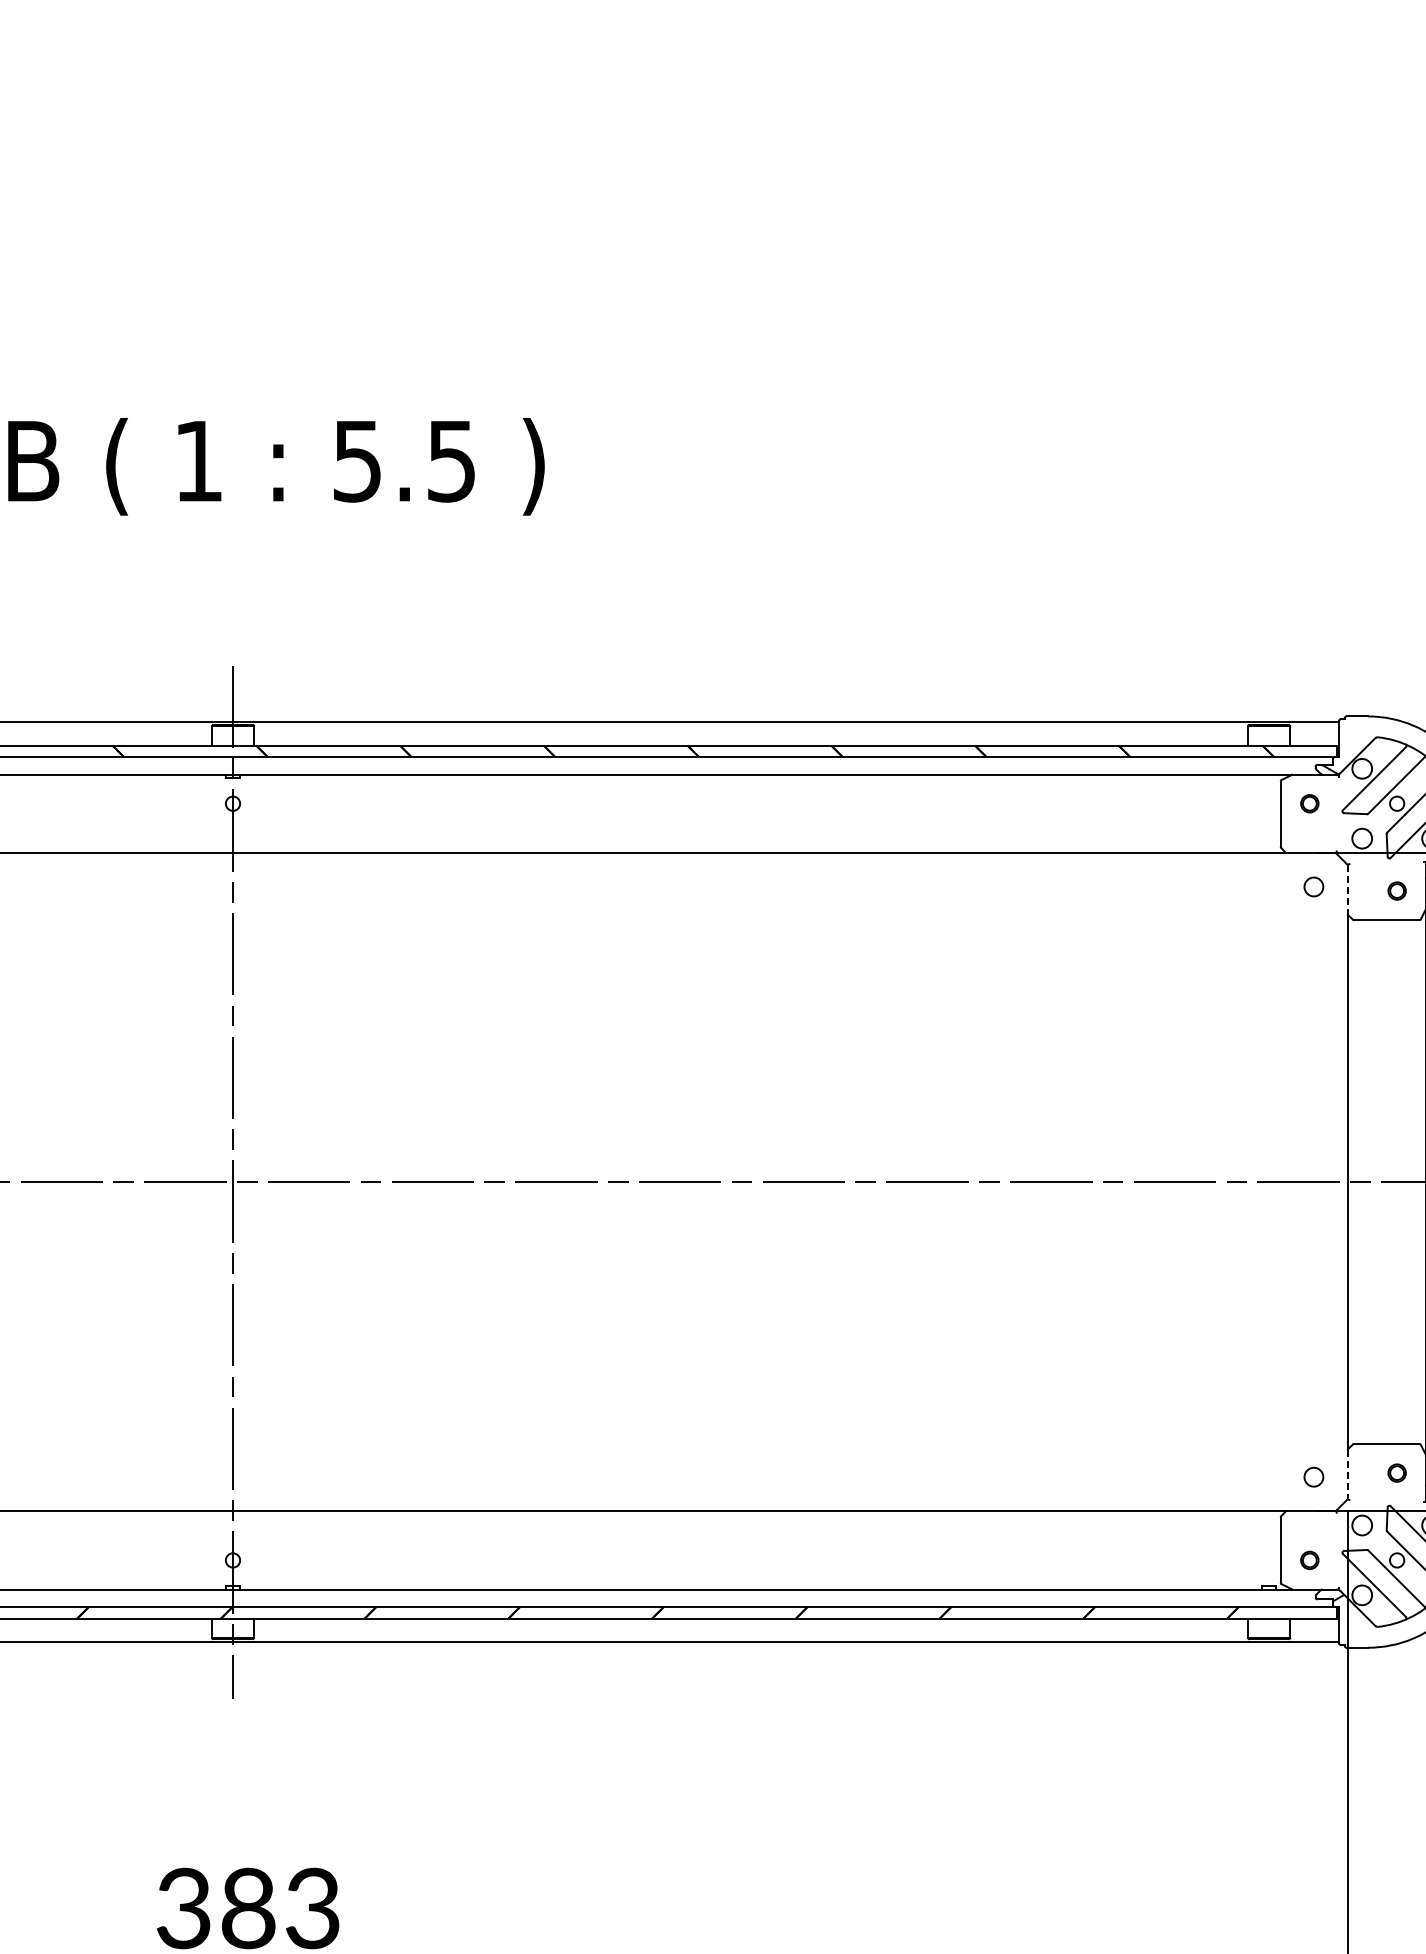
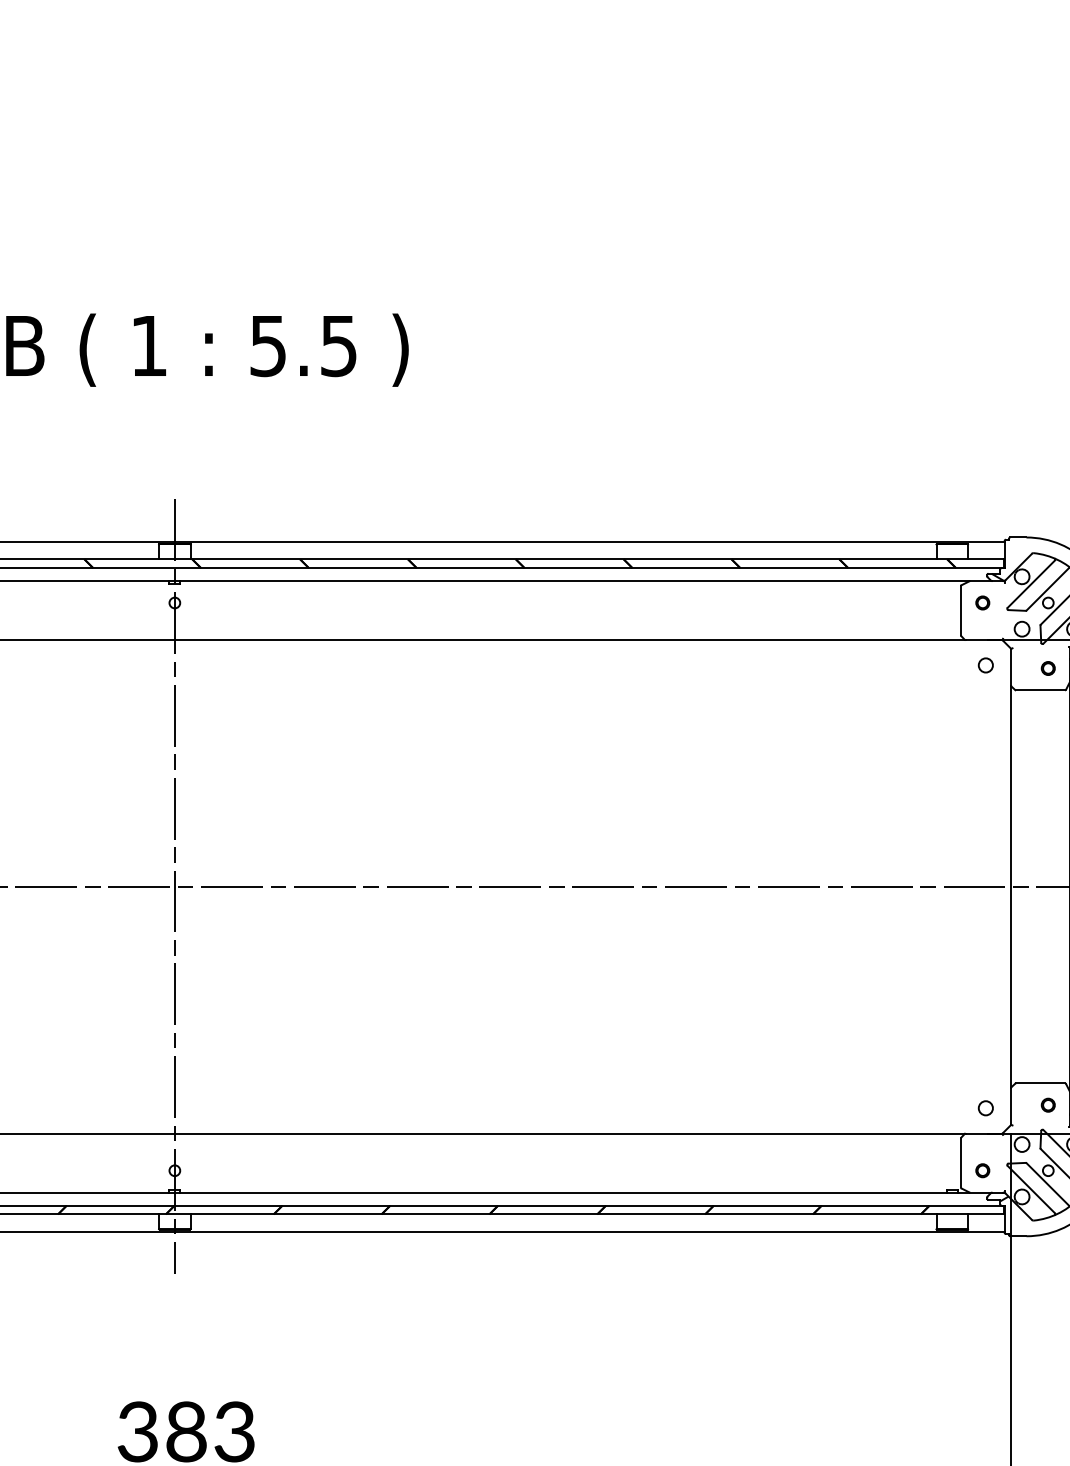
line: (1347, 889) -> (1011, 667), dashed -> solid
line: (1347, 1474) -> (1011, 1106), dashed -> solid

